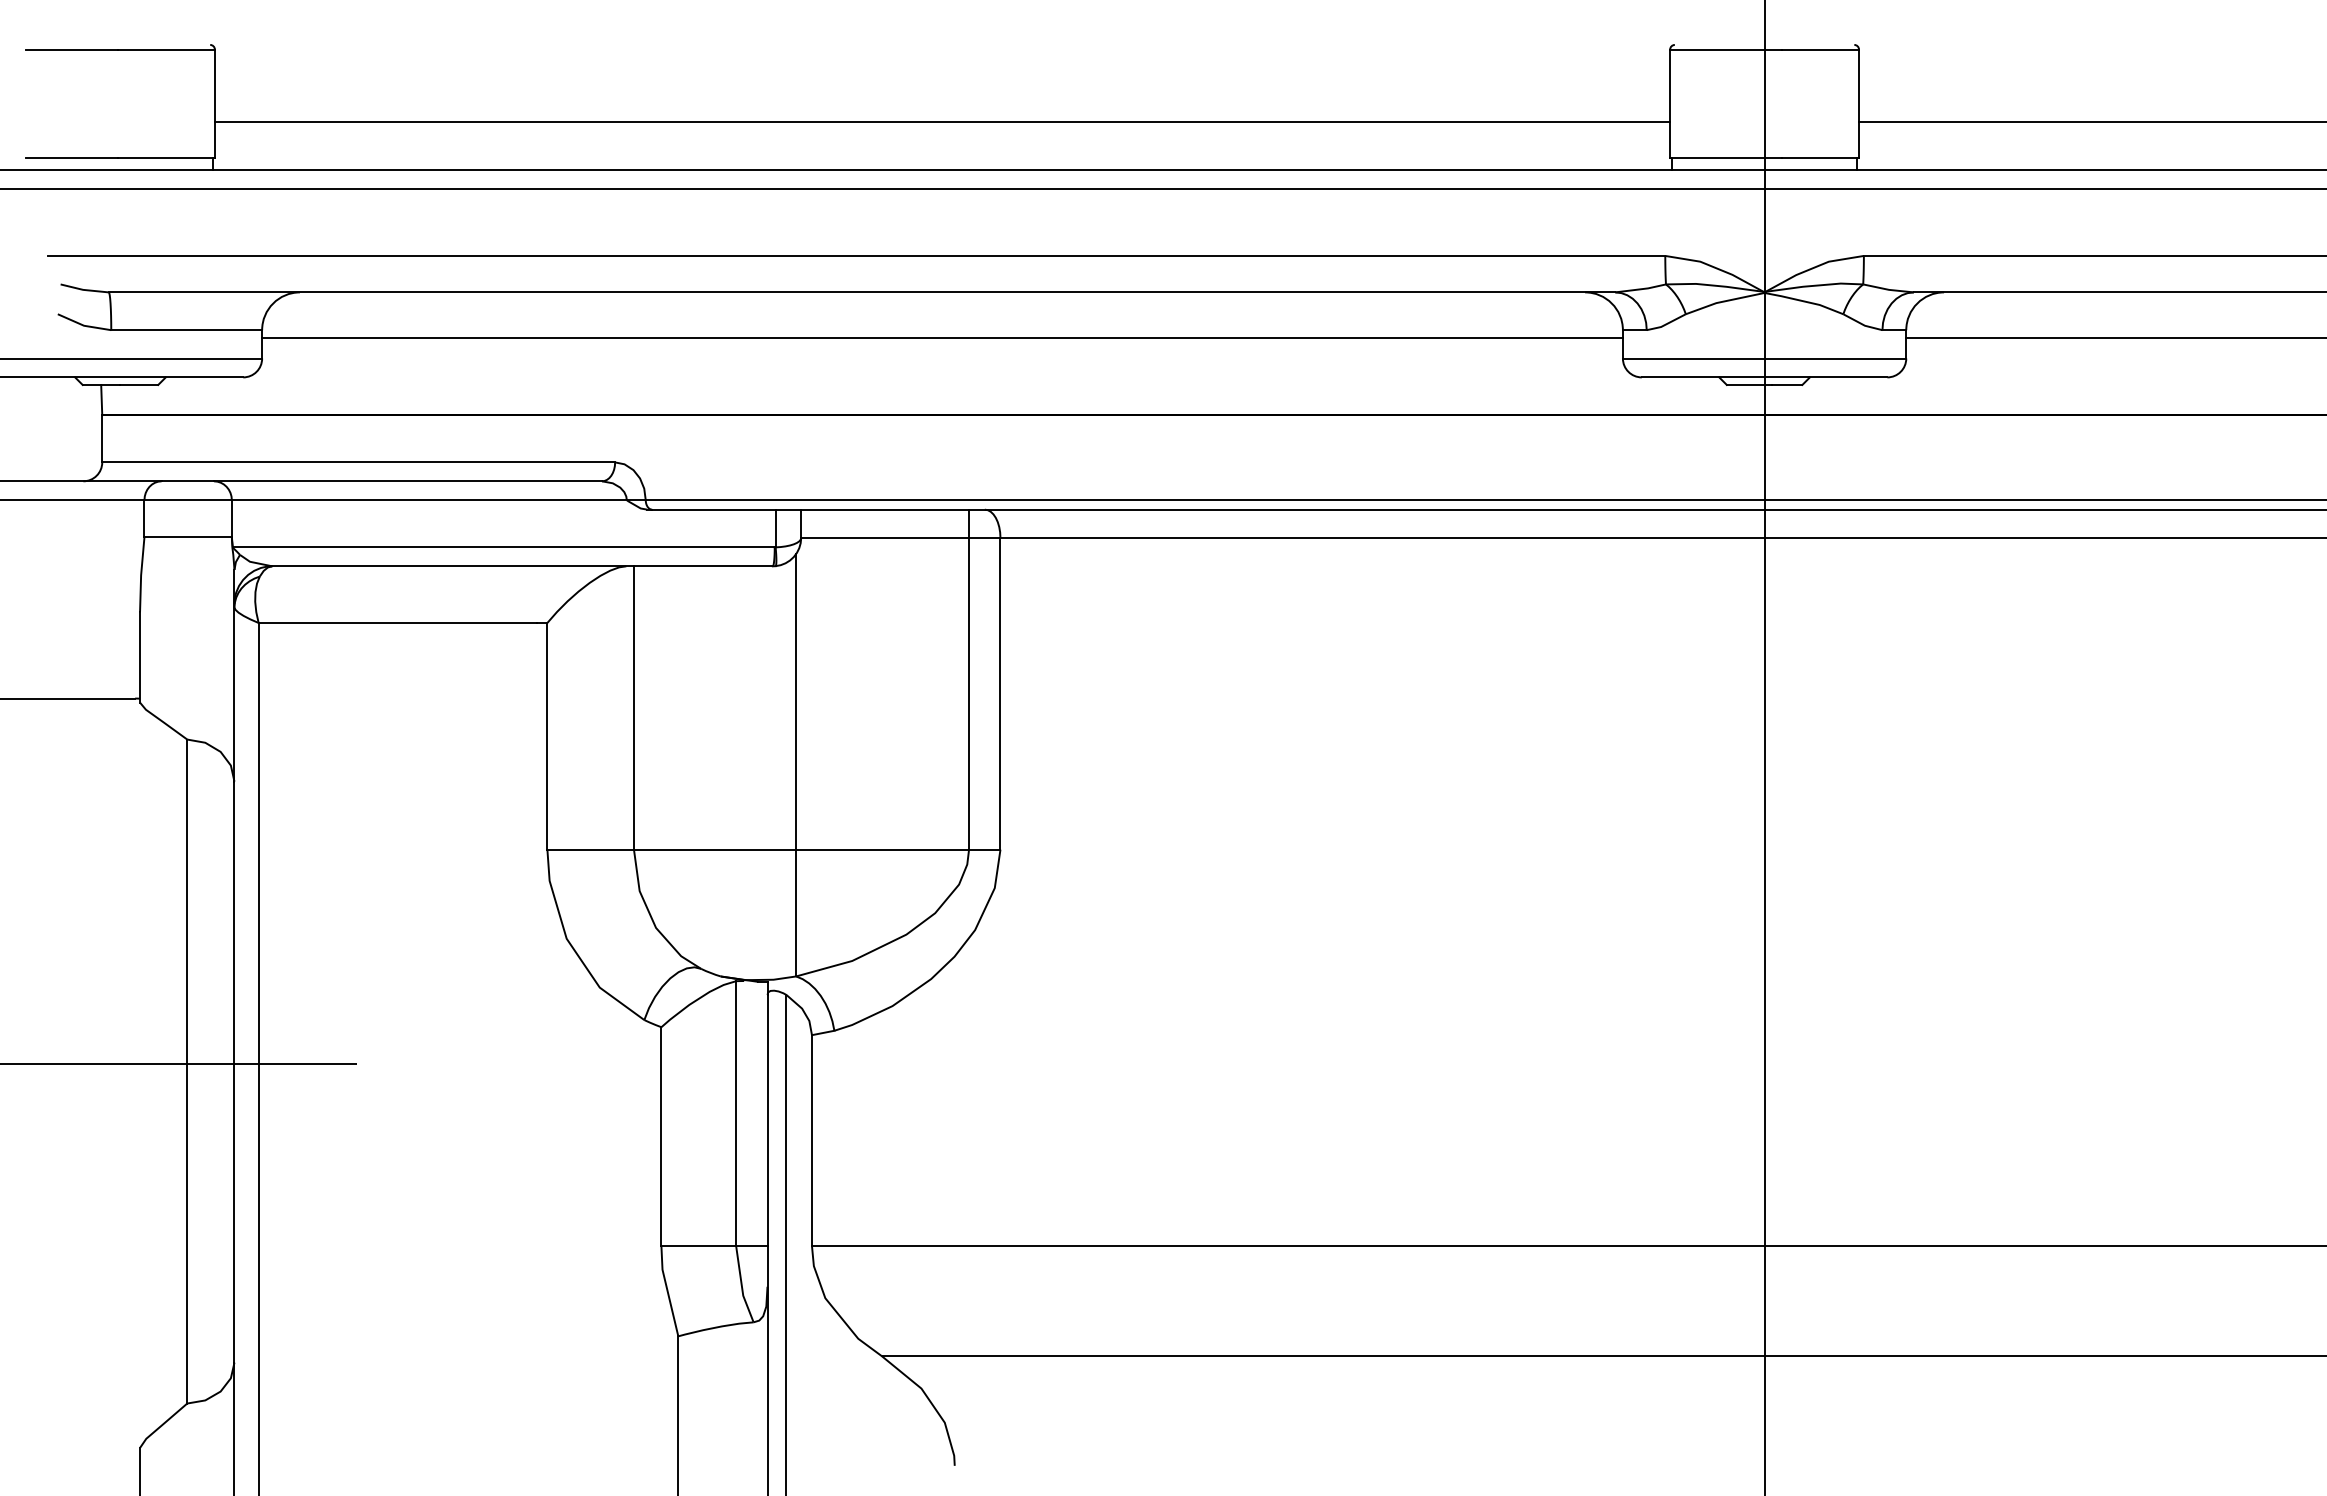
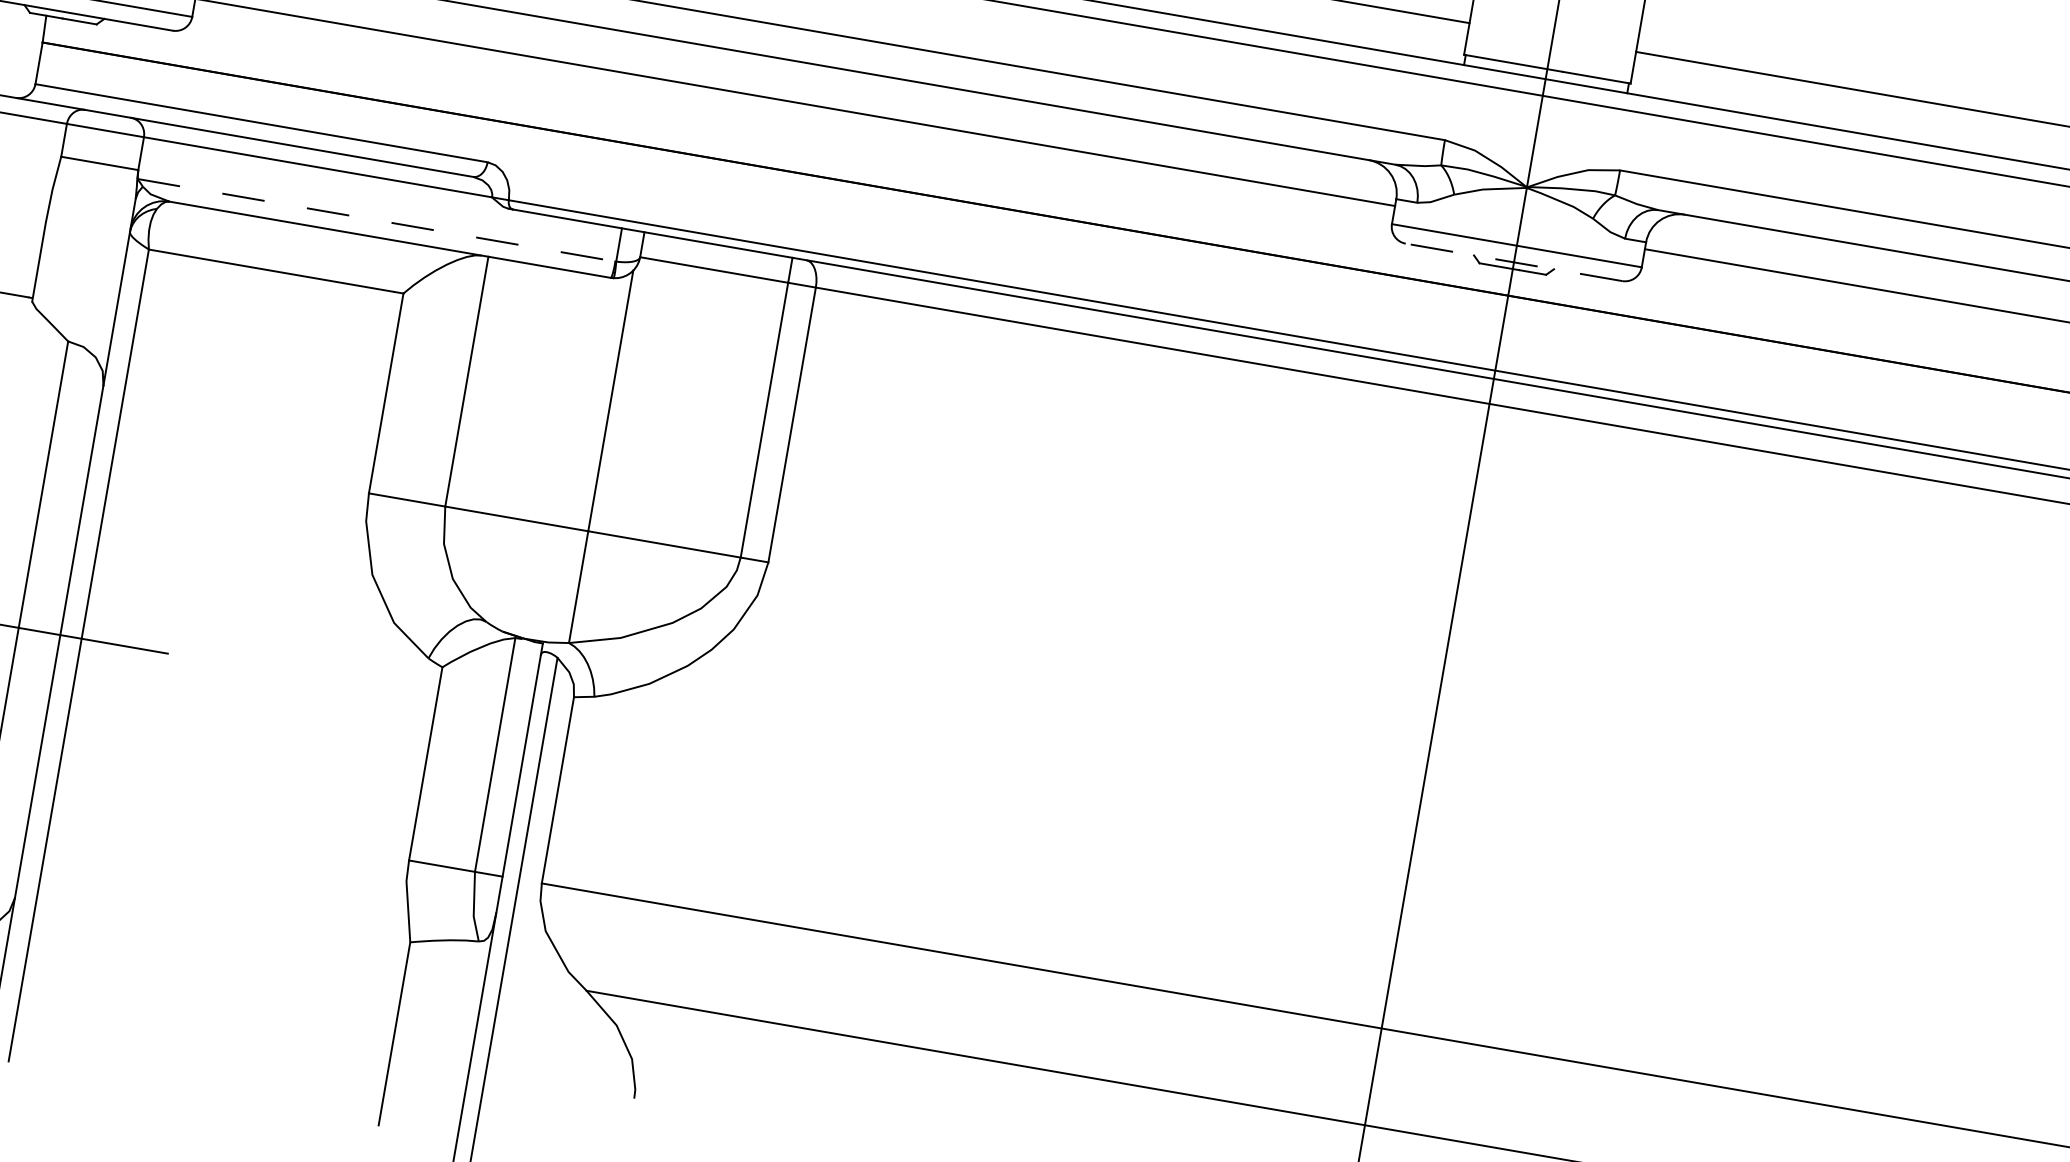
line: (1764, 377) -> (1513, 262), solid -> dashed
line: (503, 547) -> (376, 220), solid -> dashed

